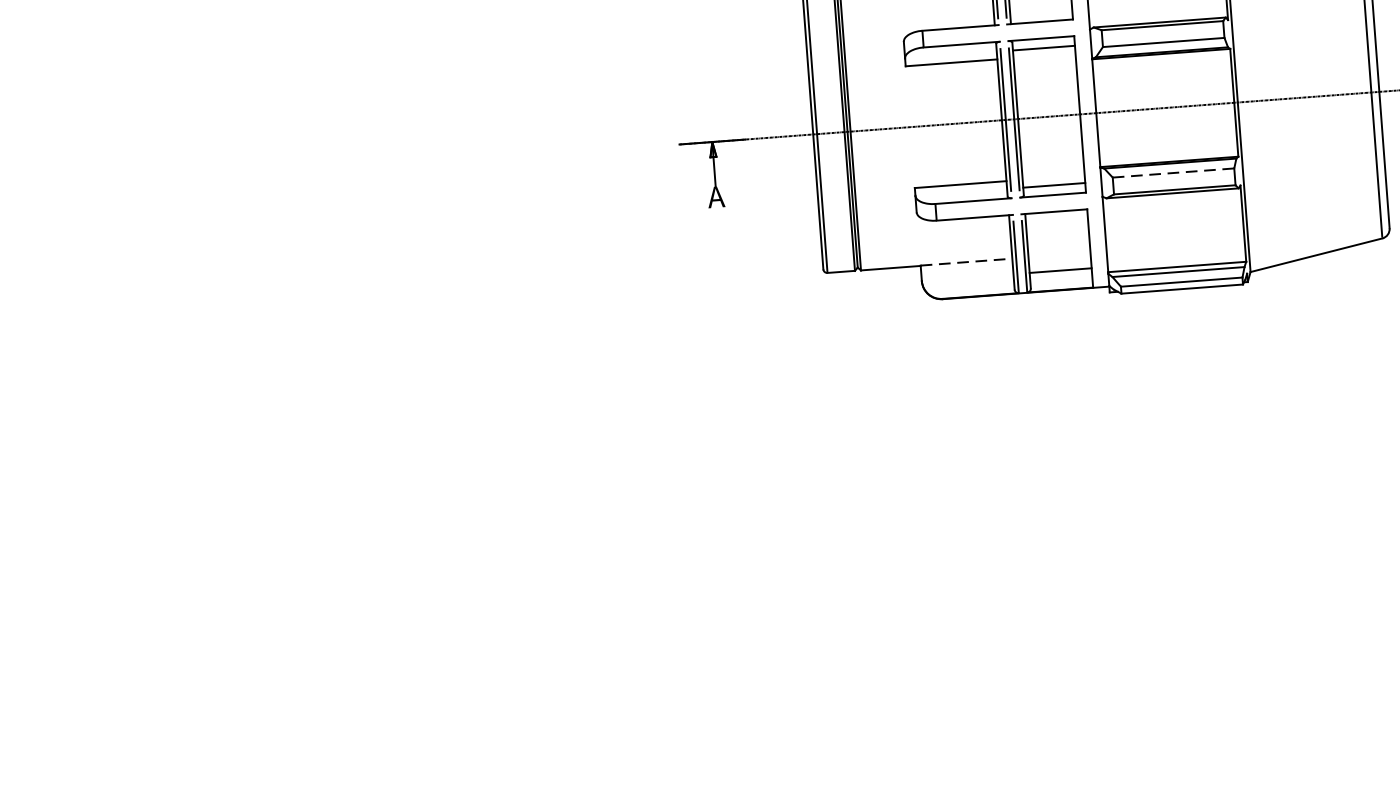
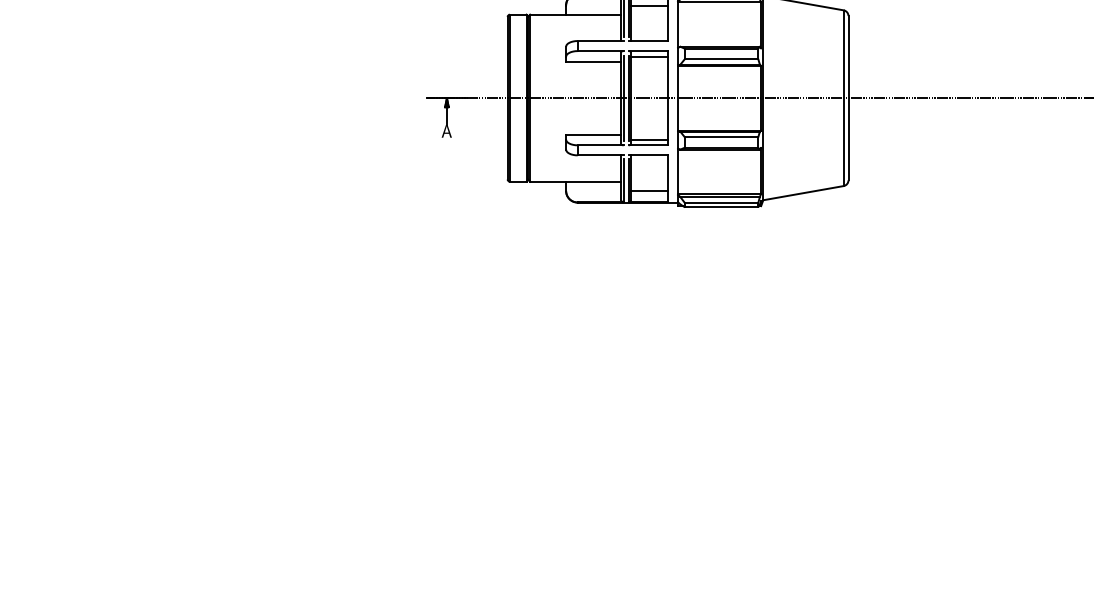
line: (1173, 173) -> (721, 137), dashed -> solid
line: (966, 262) -> (593, 181), dashed -> solid

